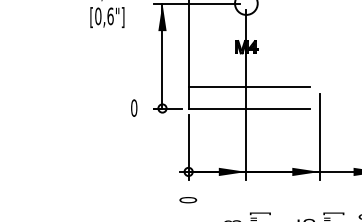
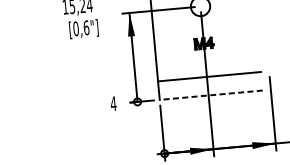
text: (133, 107) -> (112, 103), 0 -> 4
line: (249, 108) -> (211, 95), solid -> dashed

